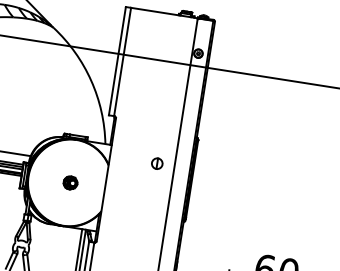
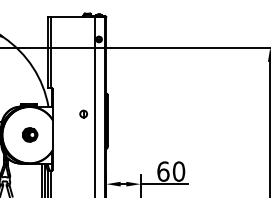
part: (69, 183) -> (29, 135), size x1.6

